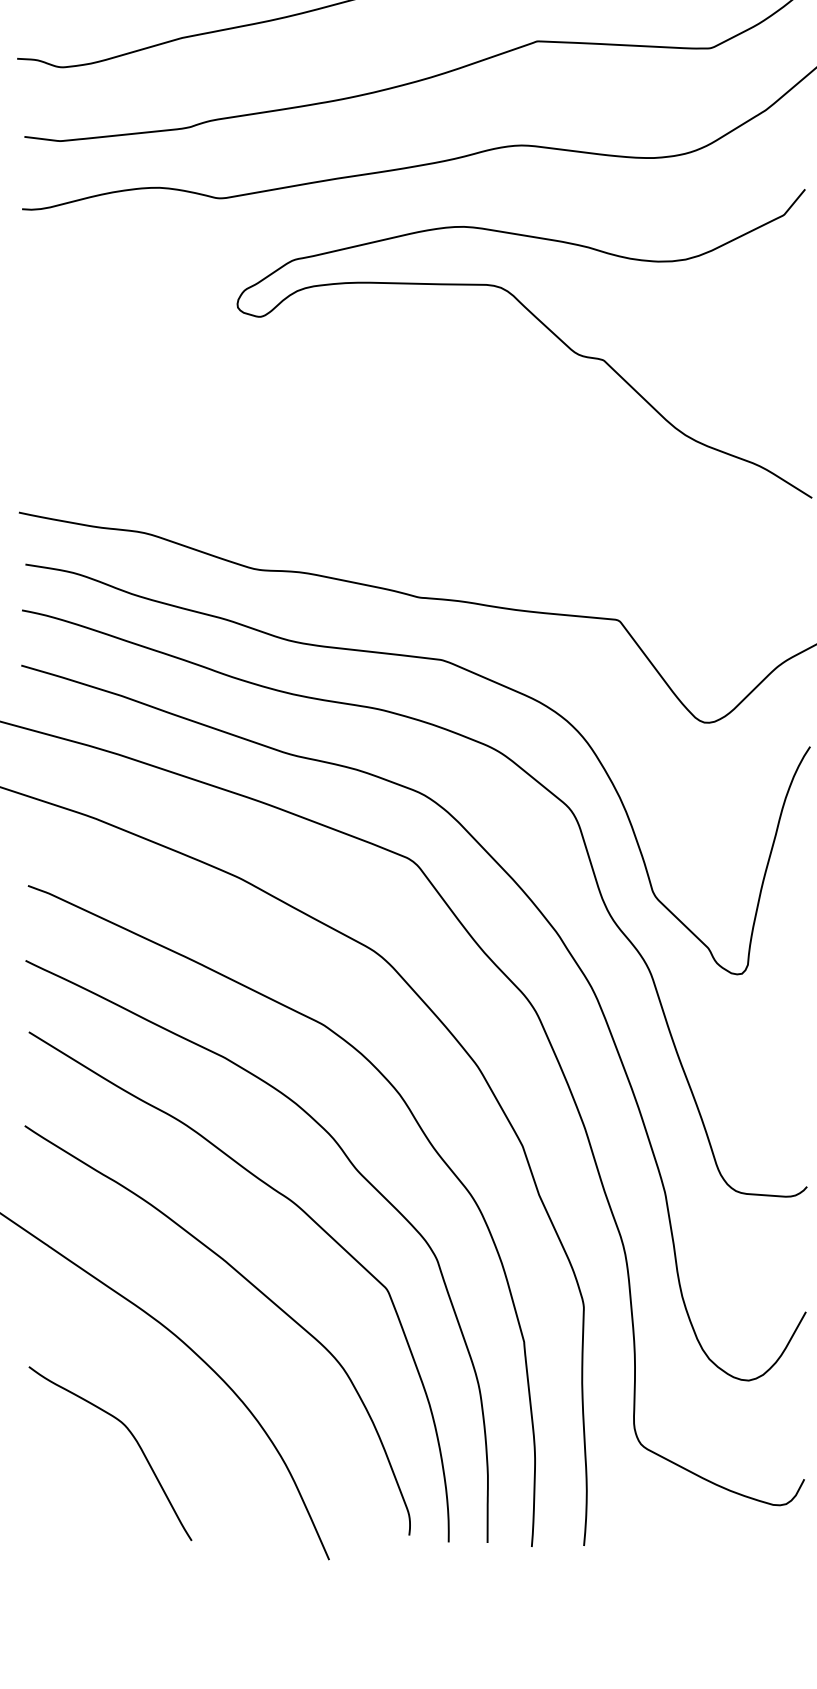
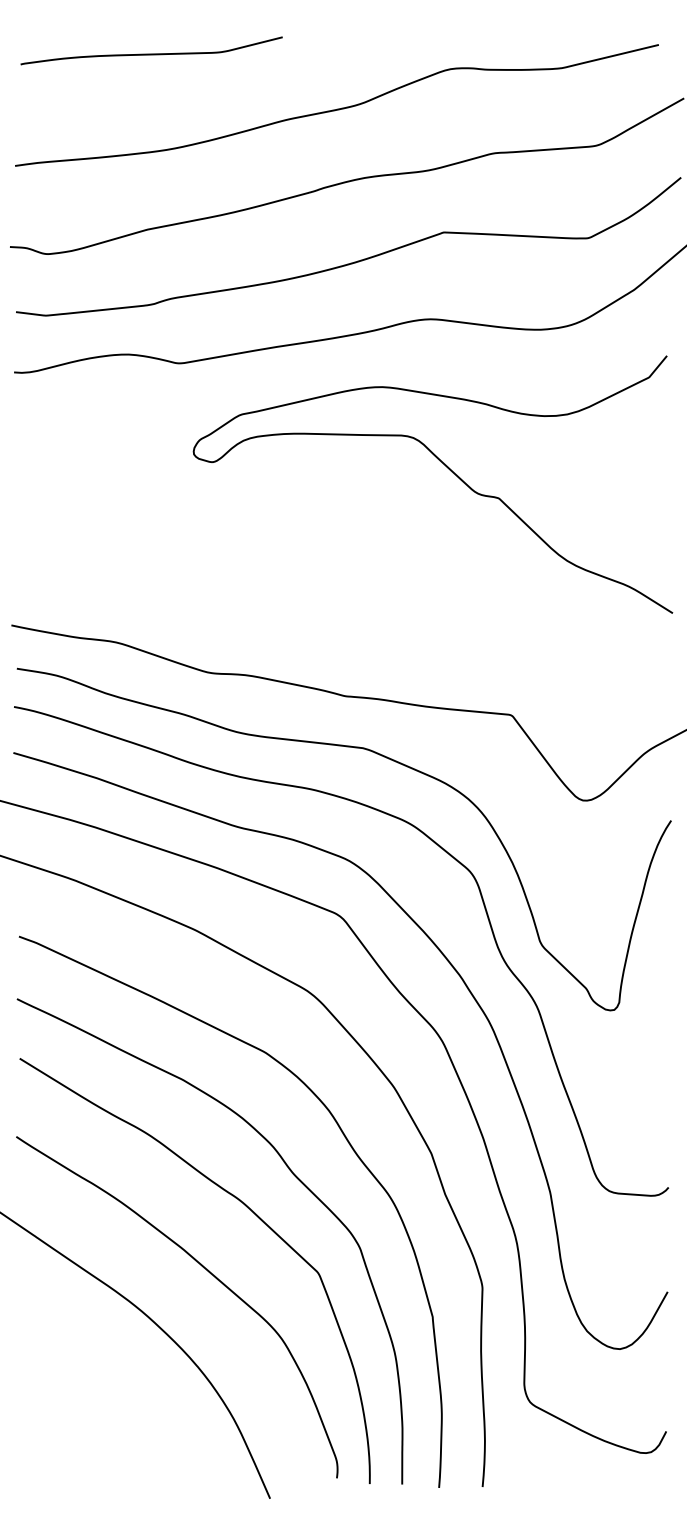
curve: (131, 1436) -> (105, 1395), removed

